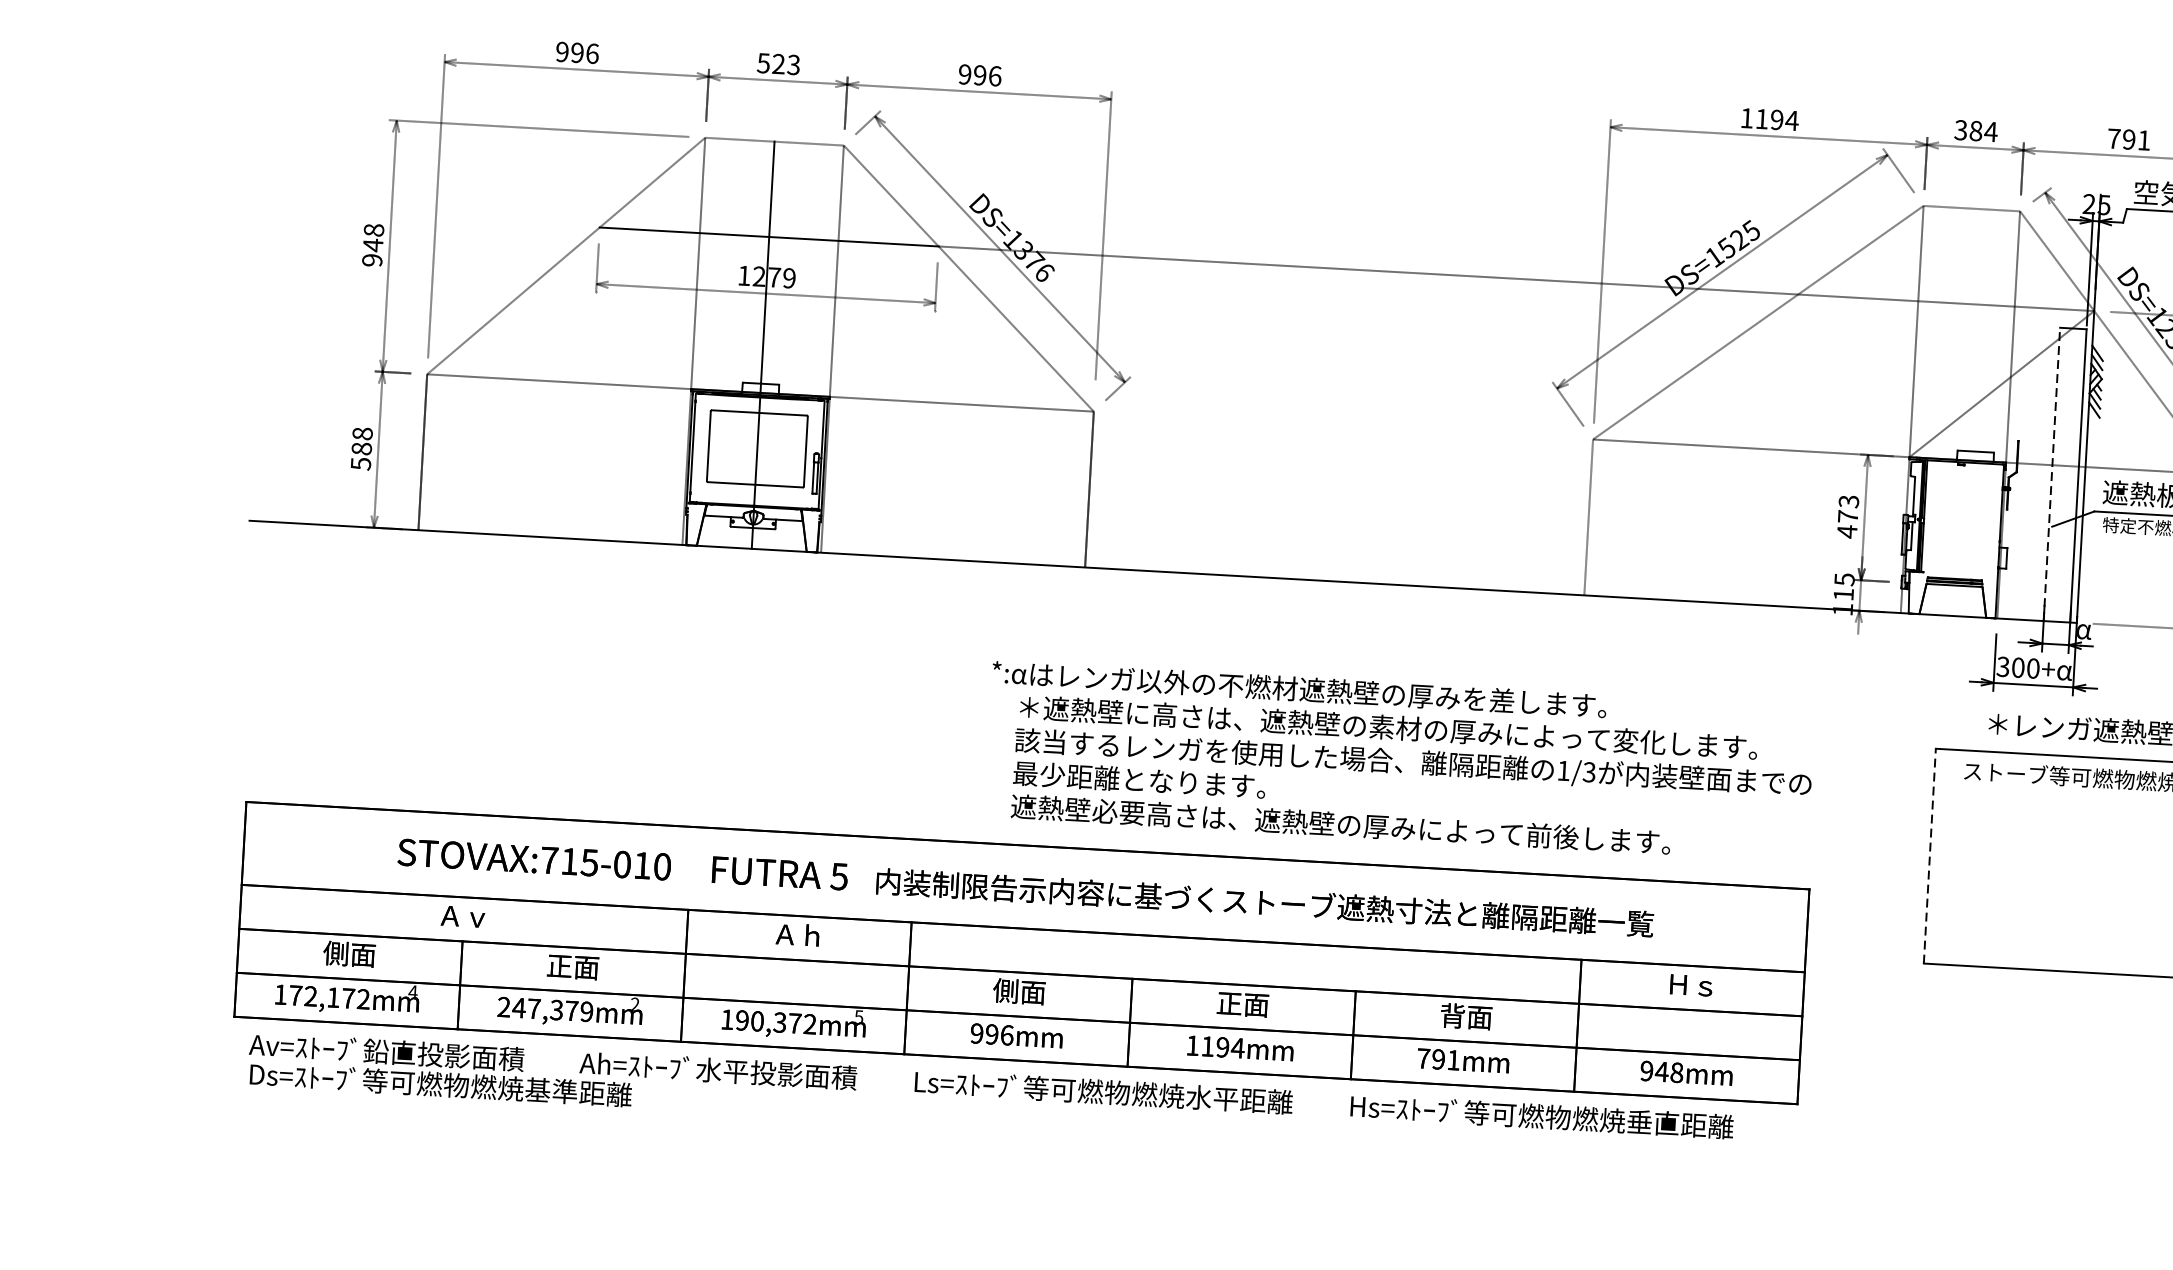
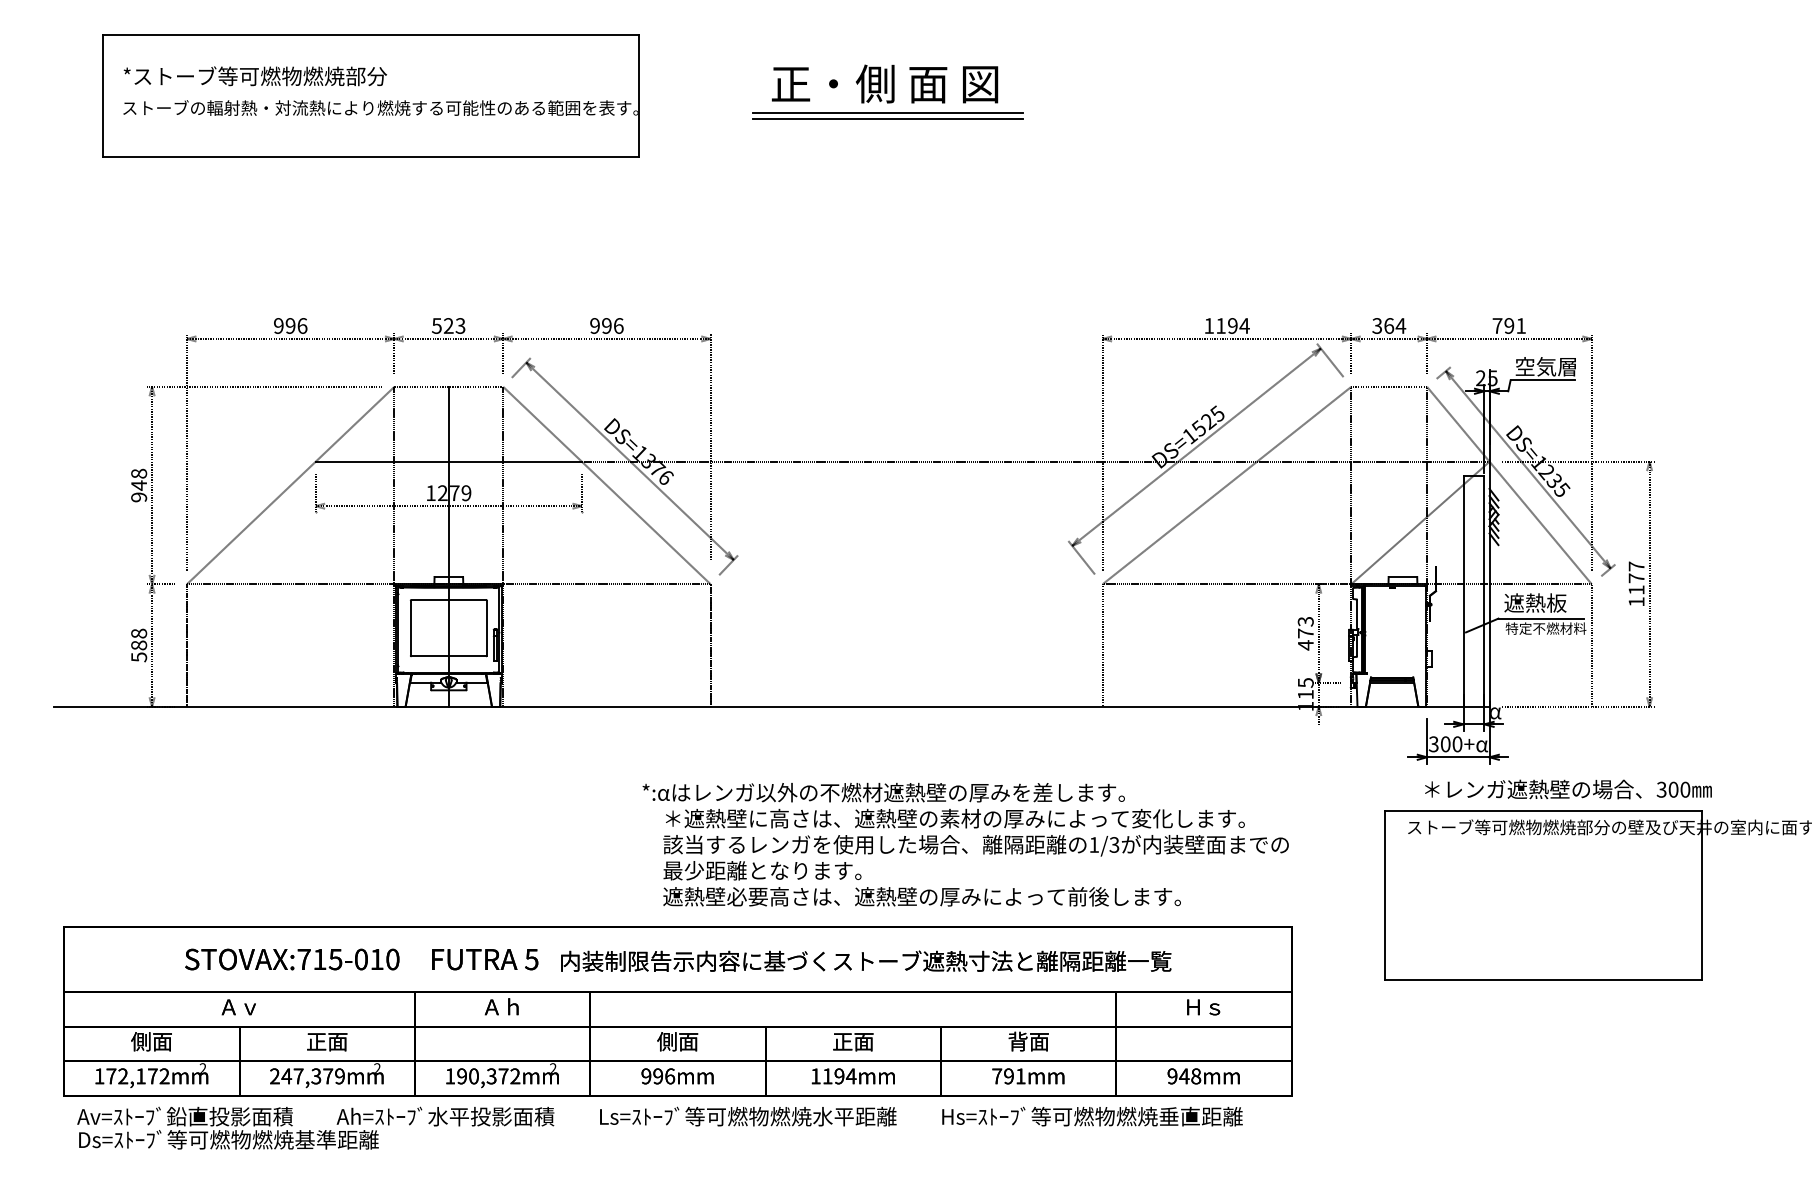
text: (1976, 130) -> (1389, 325), 384 -> 364
line: (2051, 474) -> (1463, 591), dashed -> solid
line: (1929, 855) -> (1384, 895), dashed -> solid
text: (412, 992) -> (202, 1068), 4 -> 2
text: (859, 1016) -> (553, 1068), 5 -> 2

